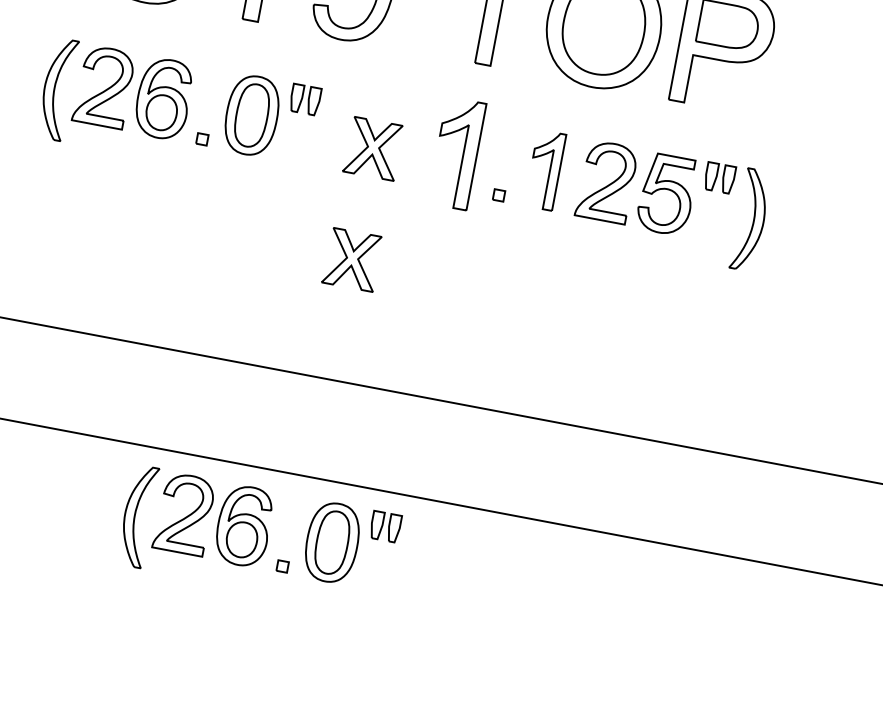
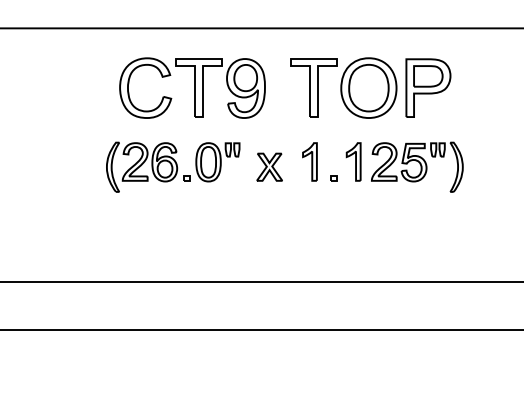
part: (456, 152) -> (309, 161), size x0.71
part: (352, 258) -> (269, 221), removed
part: (259, 537) -> (250, 363), removed

